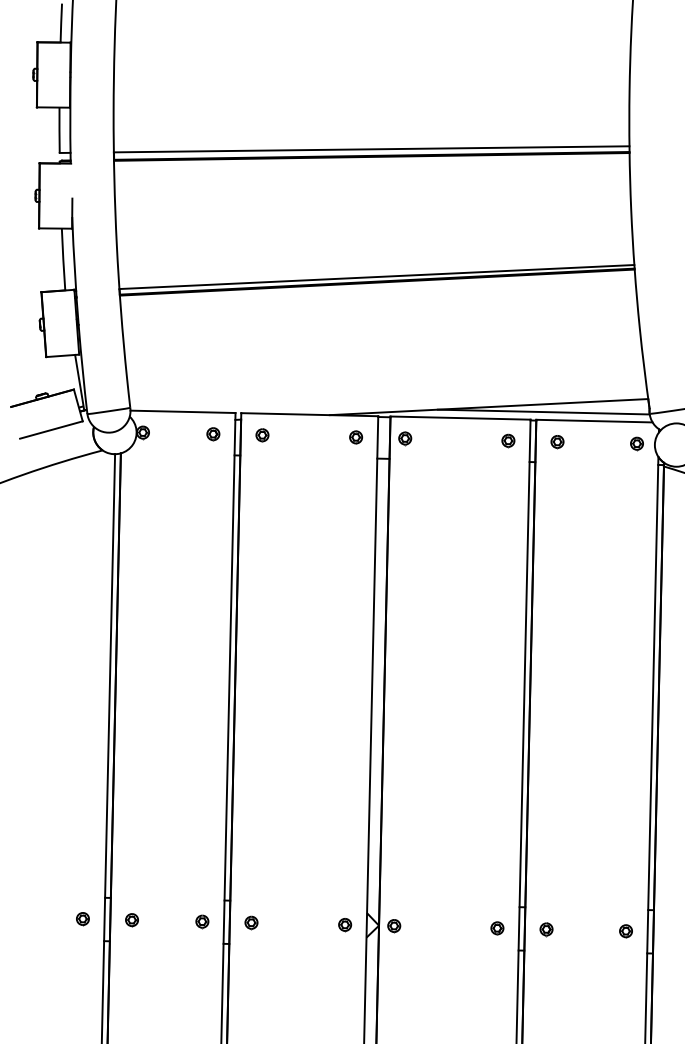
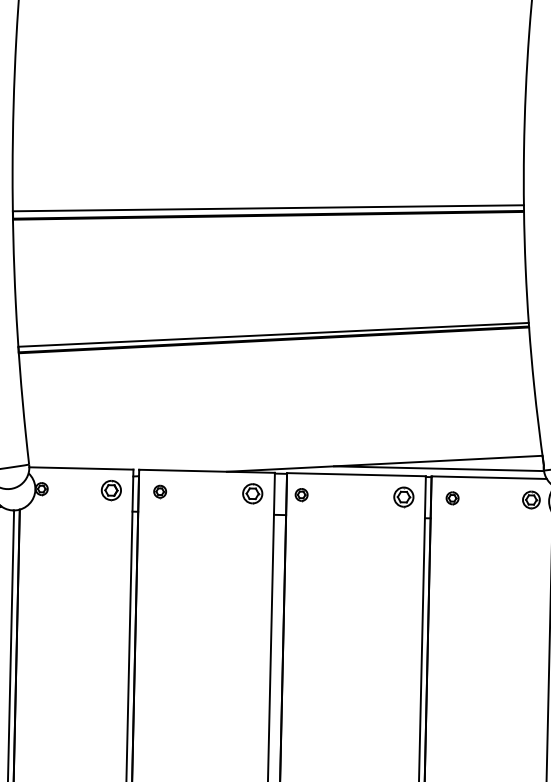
part: (213, 434) -> (111, 490), size x1.6
part: (356, 437) -> (253, 493), size x1.6
part: (508, 440) -> (404, 496), size x1.6
part: (636, 443) -> (530, 499), size x1.4

